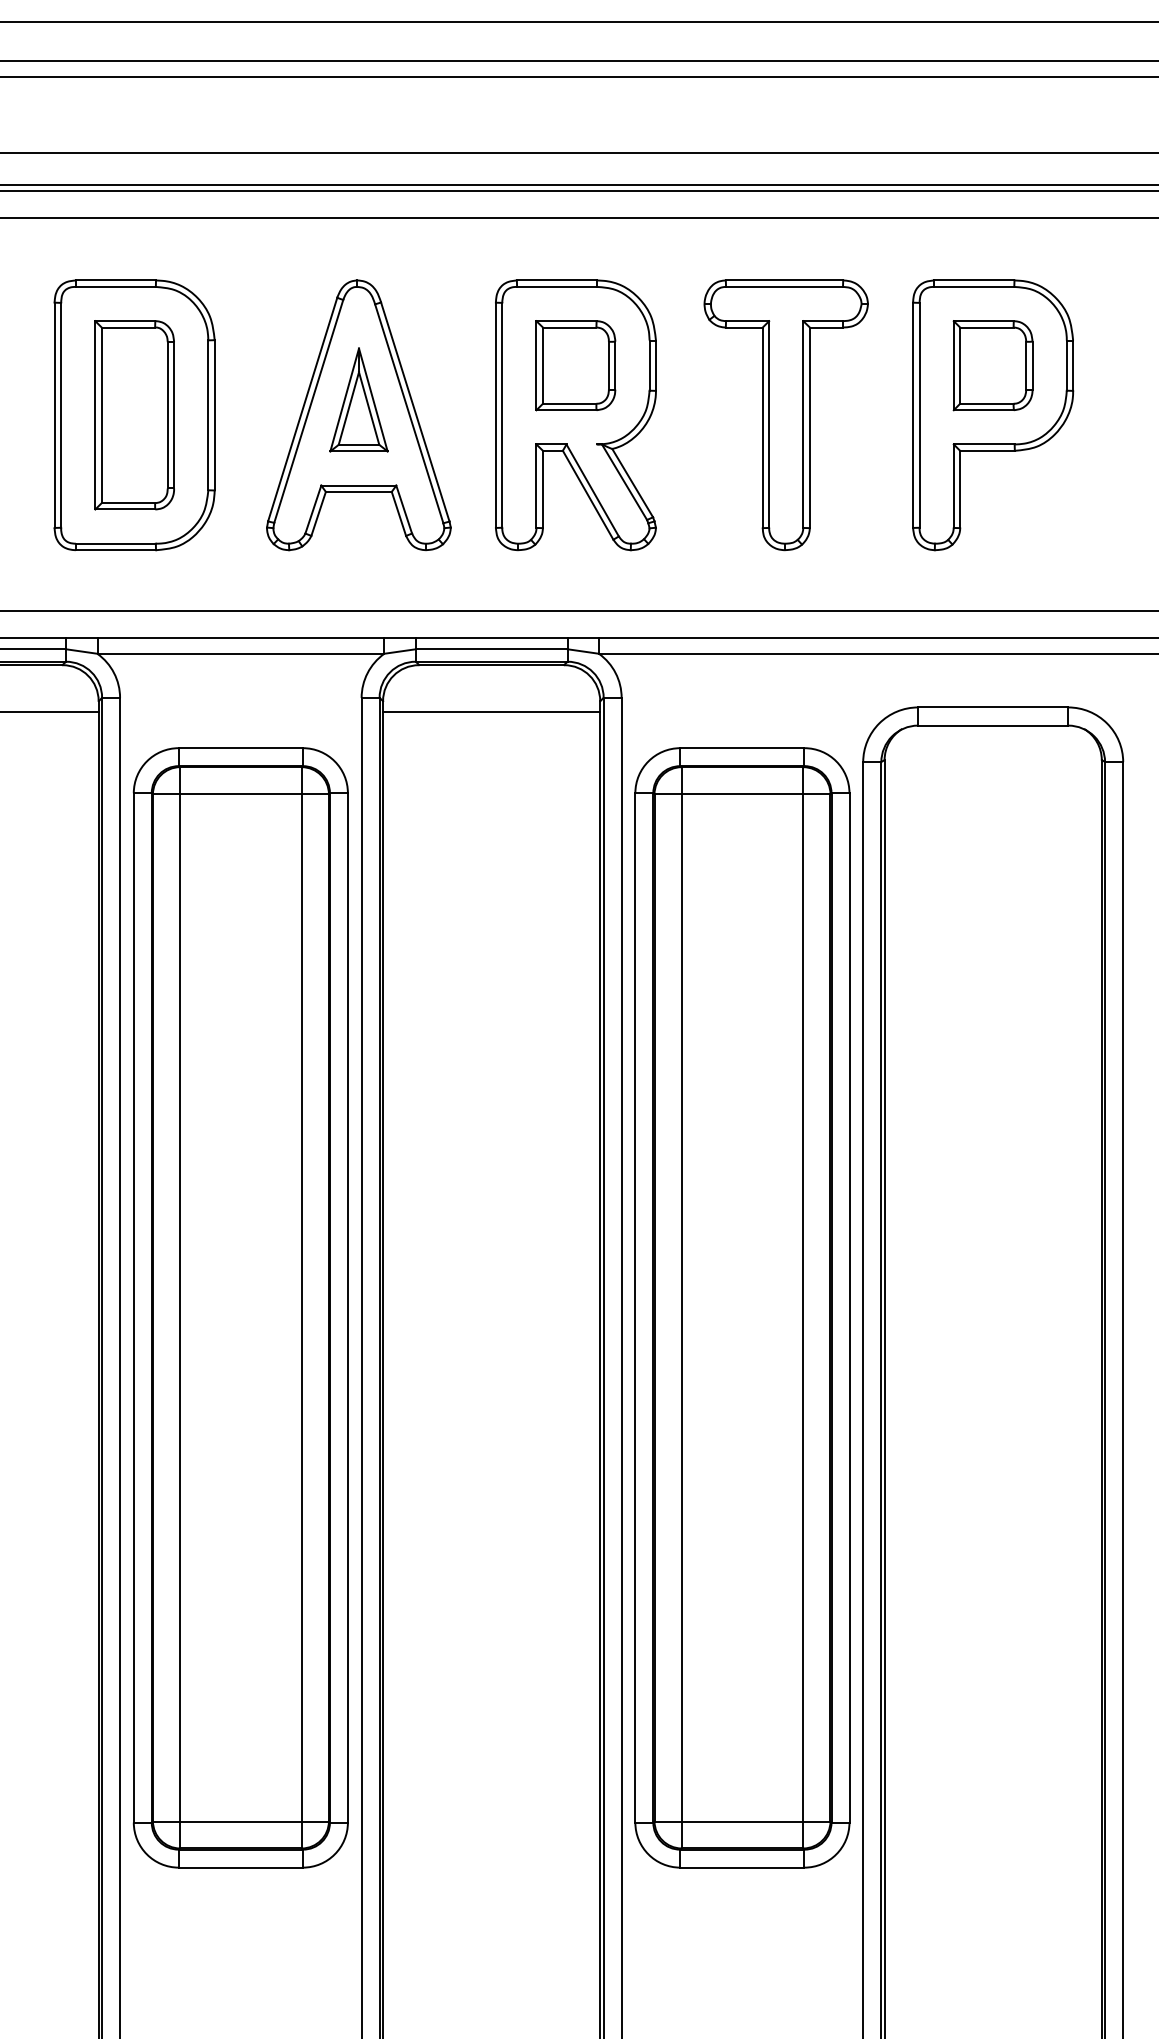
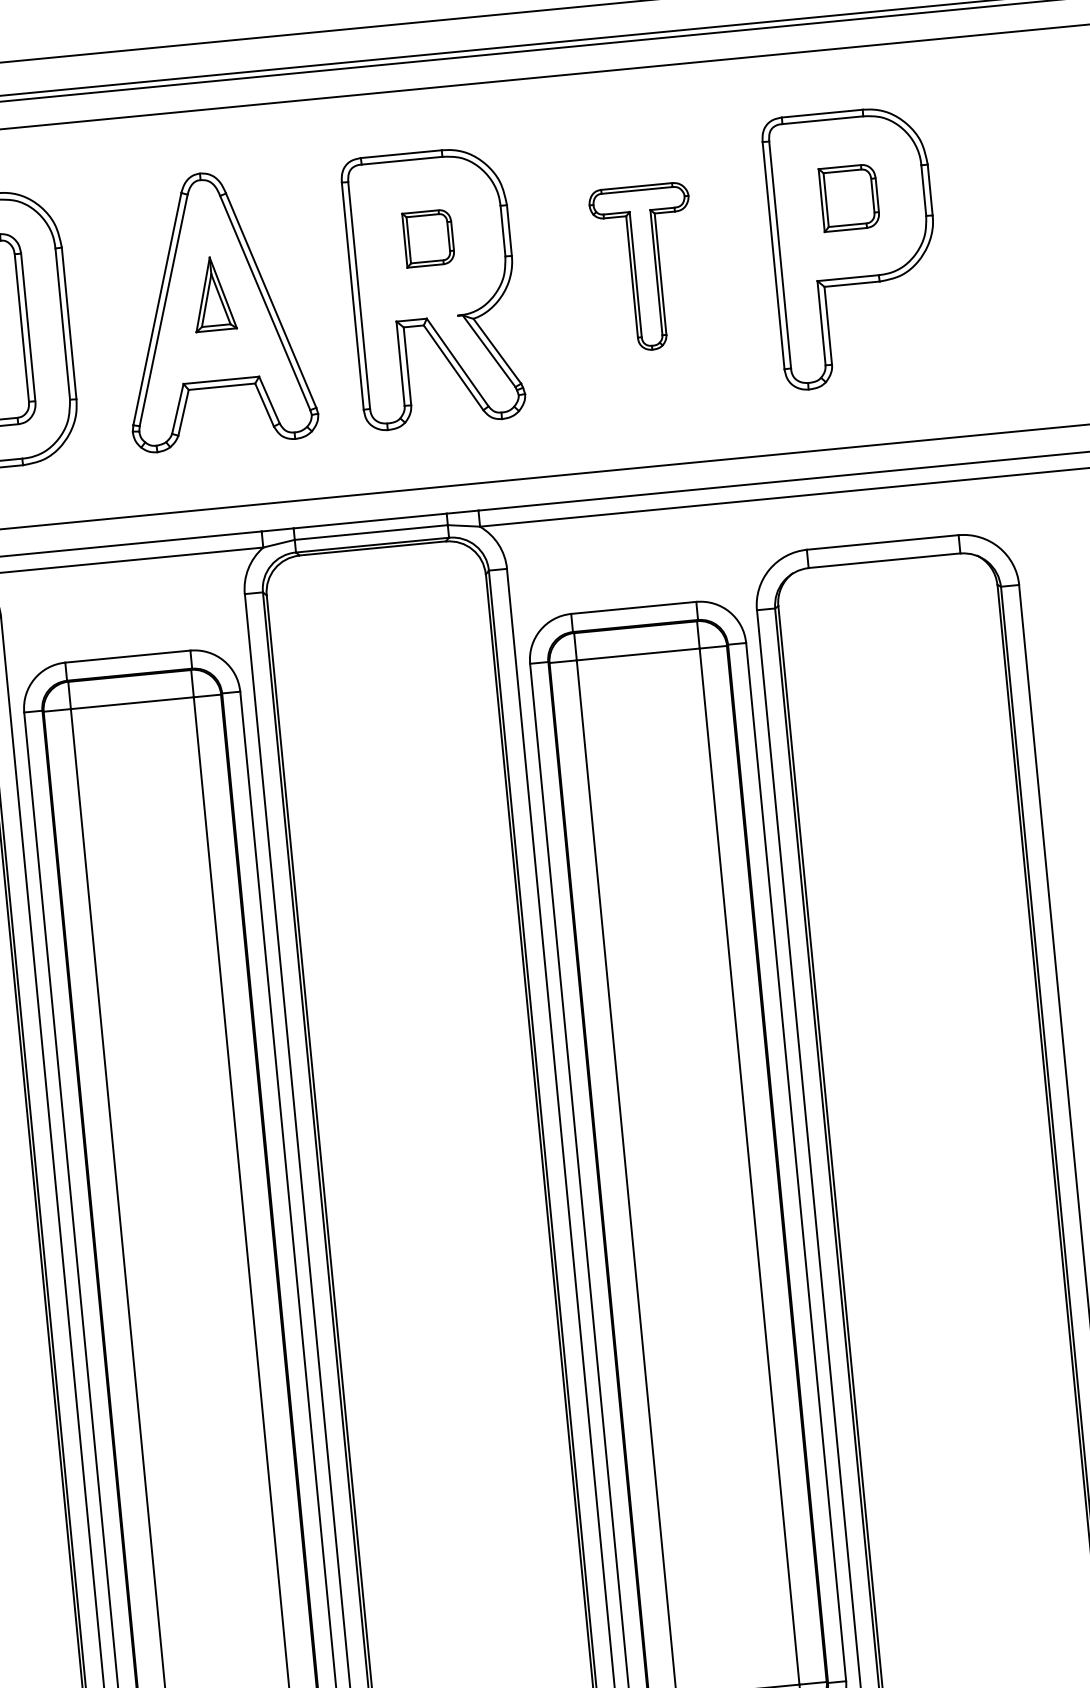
part: (575, 365) -> (428, 238), size x0.6
part: (992, 365) -> (848, 197), size x0.7
part: (358, 399) -> (212, 293), size x0.7
part: (785, 415) -> (644, 268), size x0.6
line: (491, 711) -> (377, 595), removed

